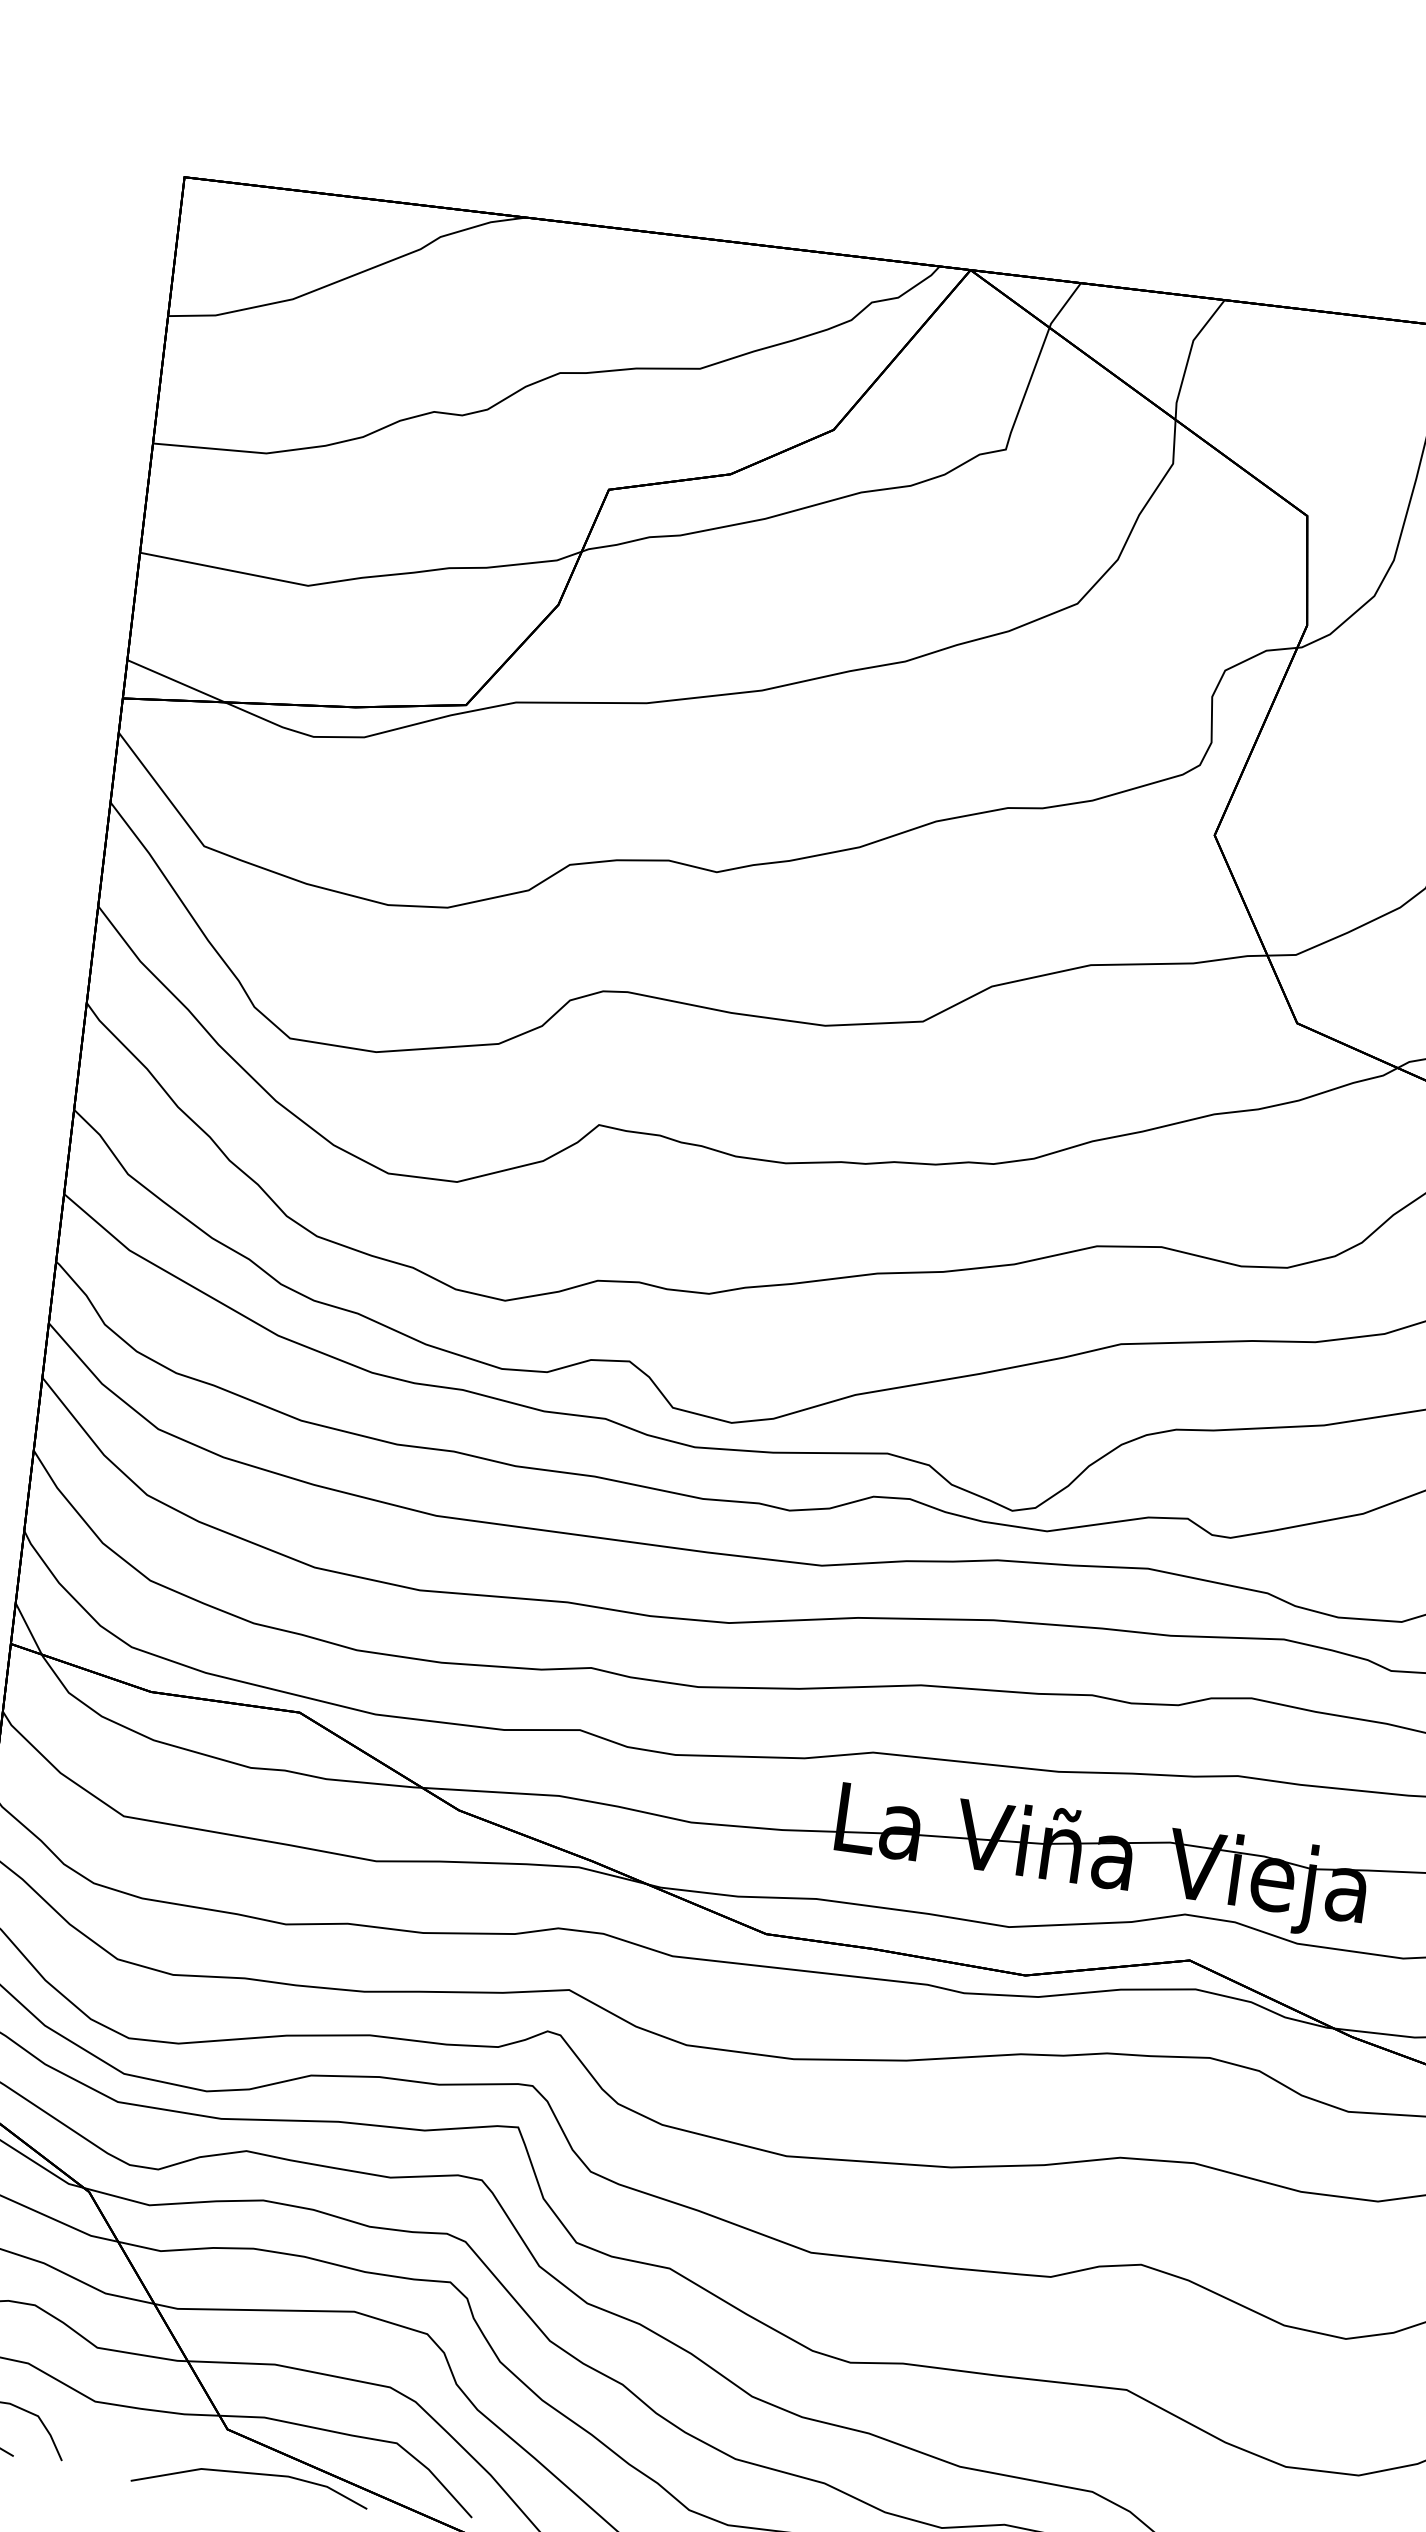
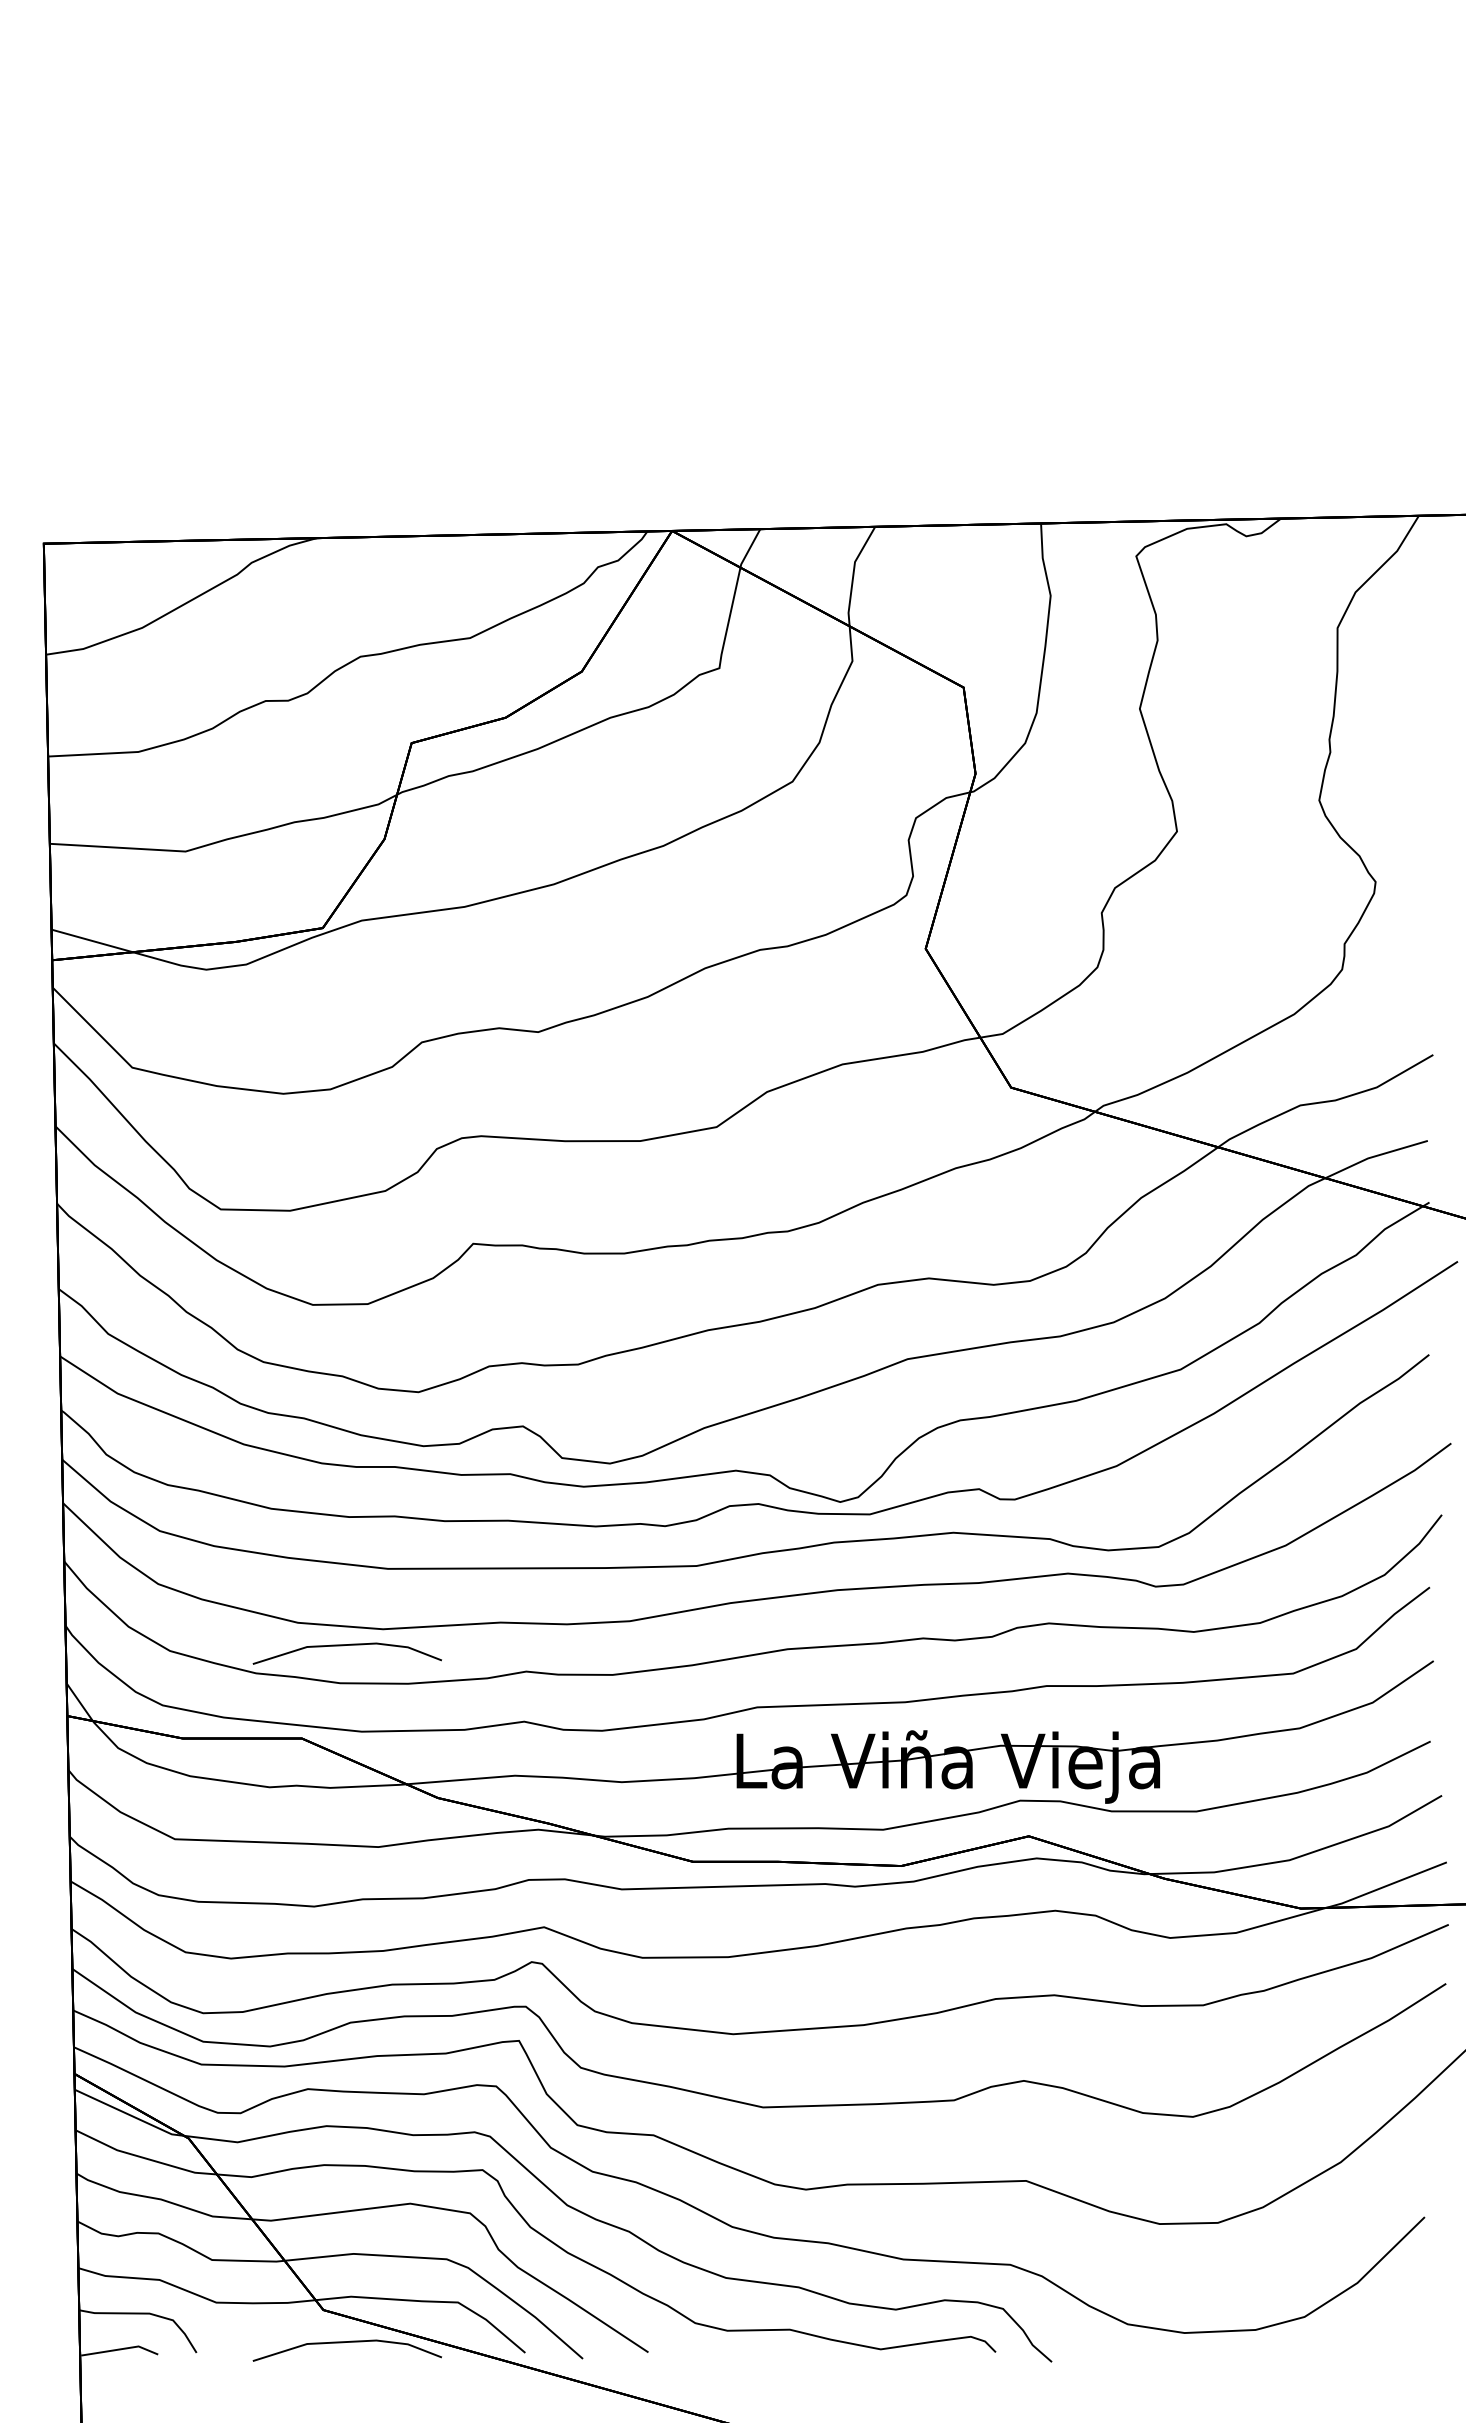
line: (367, 1605) -> (343, 1646), added

